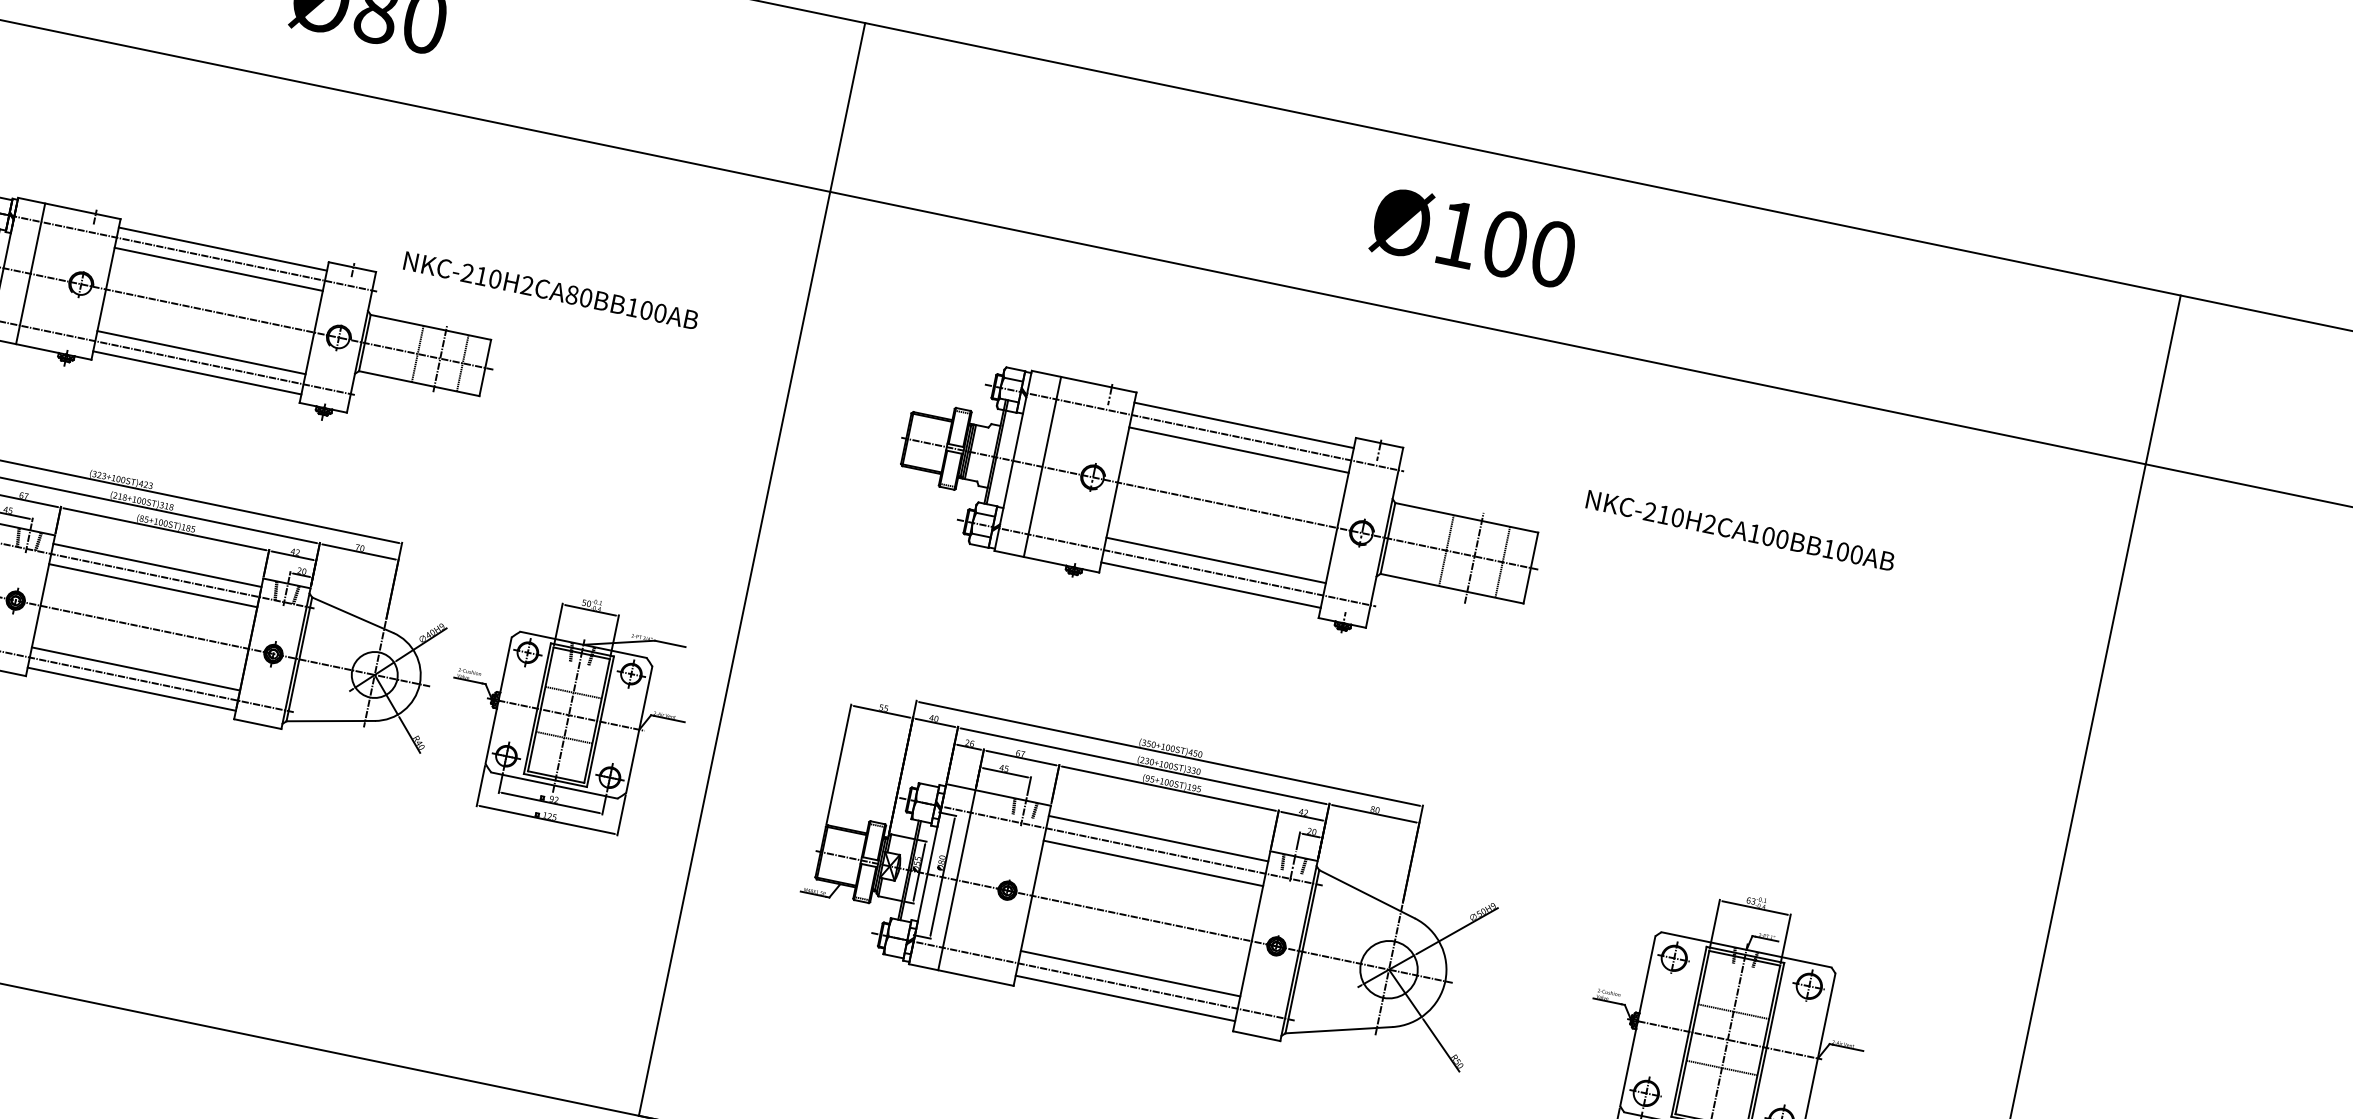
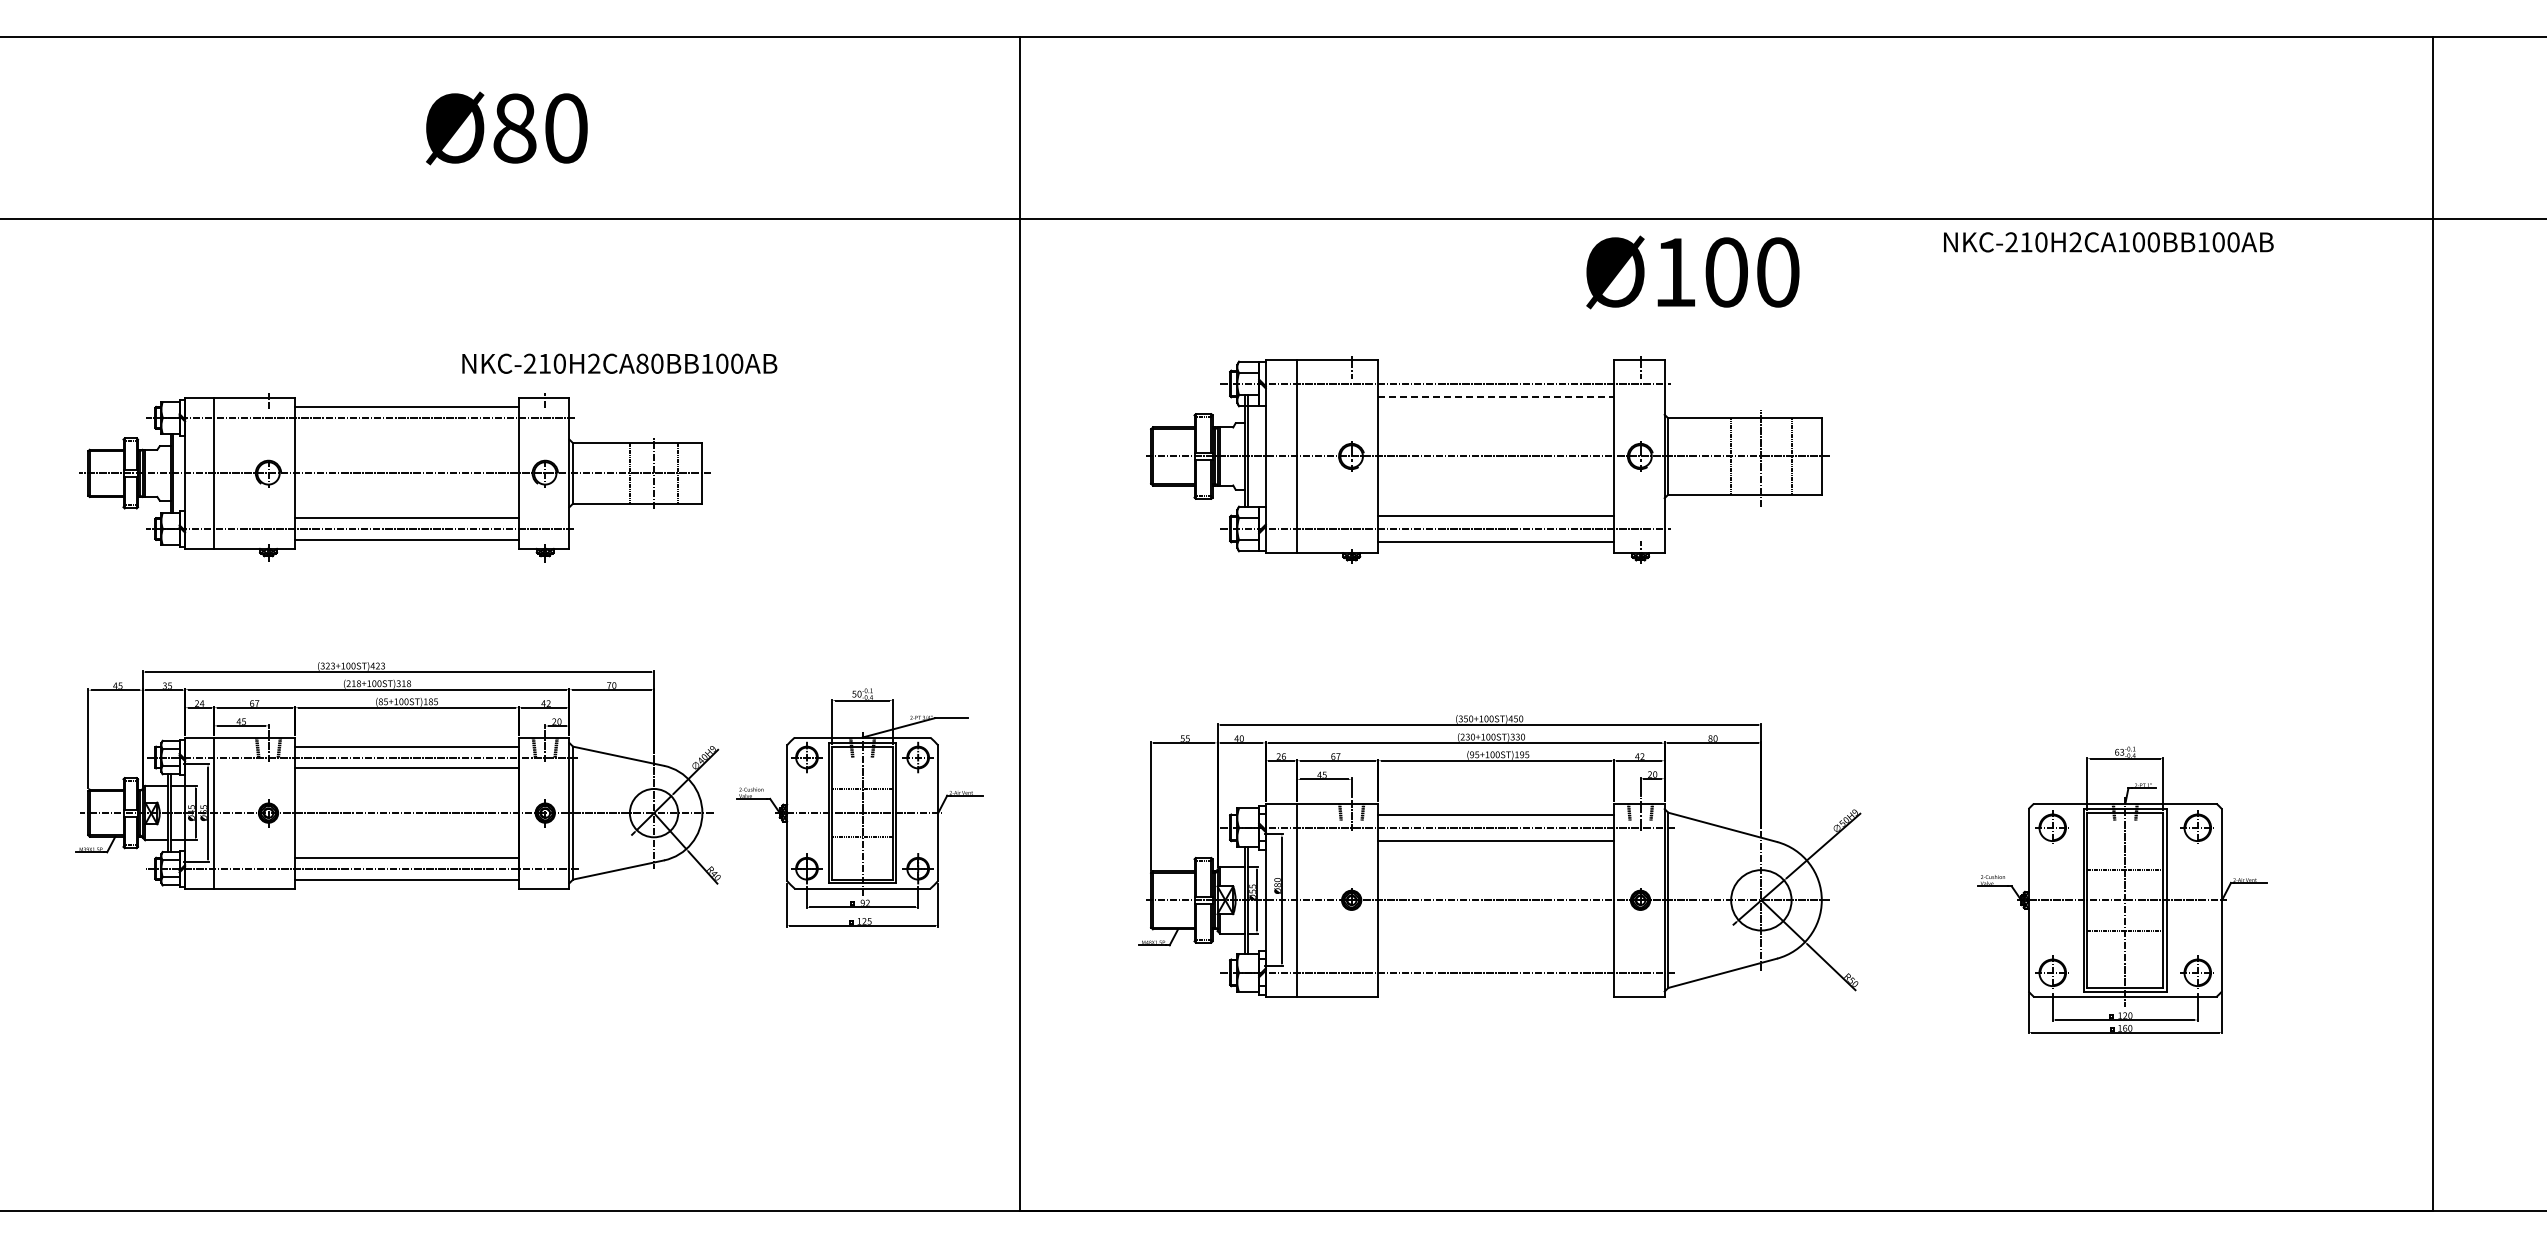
text: (1473, 237) -> (1692, 272), moved
line: (218, 269) -> (406, 428), removed
text: (550, 290) -> (619, 363), moved
line: (1243, 425) -> (1495, 370), removed
line: (1239, 450) -> (1496, 397), solid -> dashed
text: (1740, 530) -> (2108, 242), moved
line: (1130, 973) -> (1495, 959), removed
line: (1124, 998) -> (1495, 986), removed

